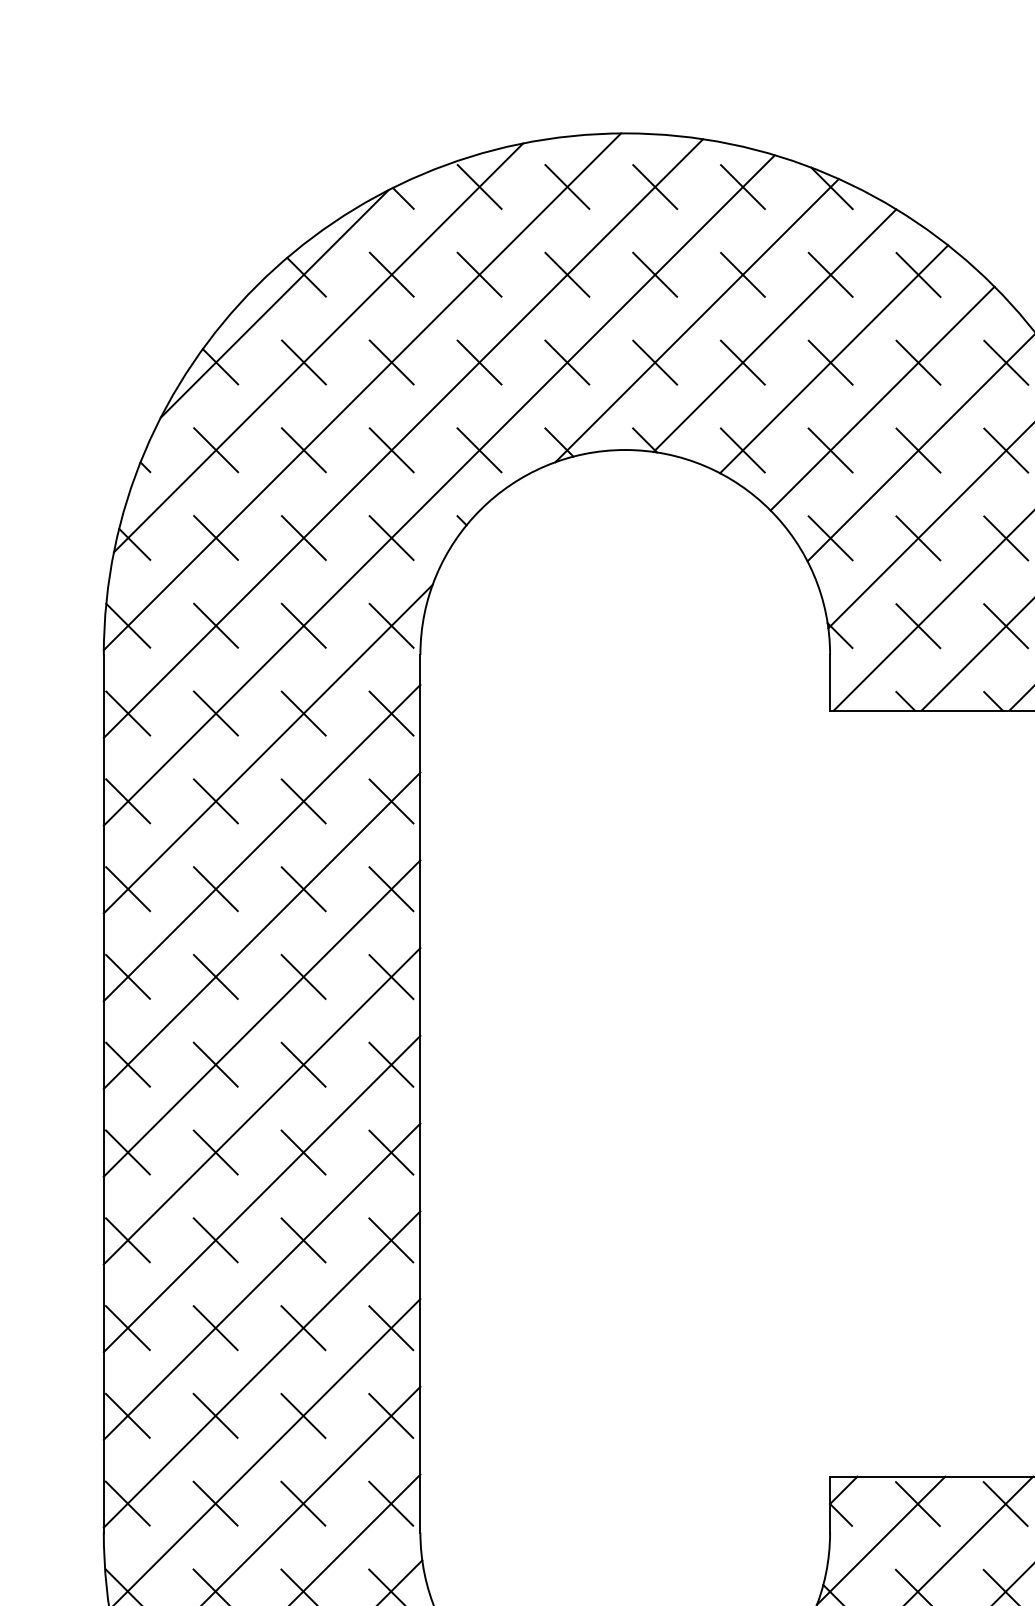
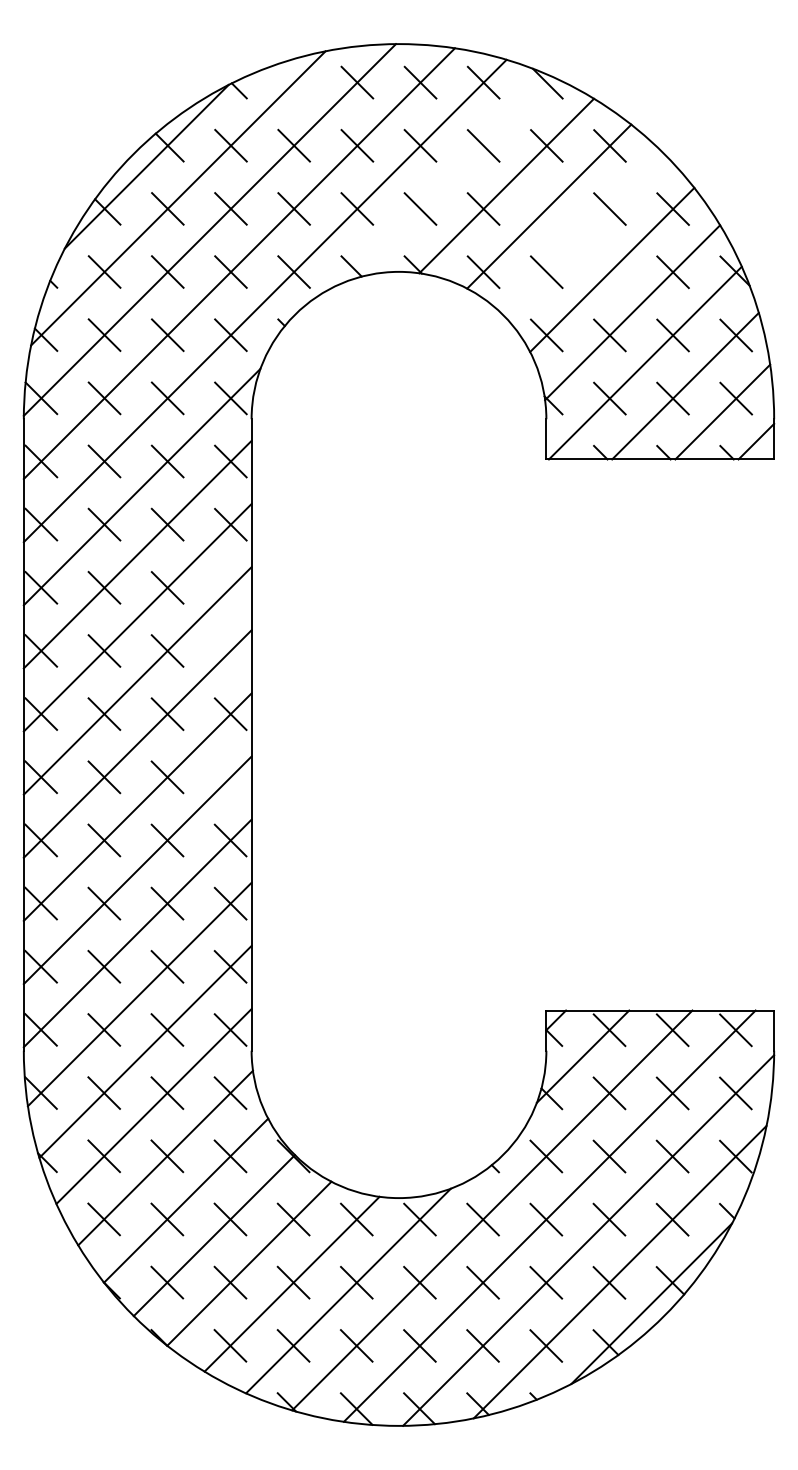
line: (480, 186) -> (294, 82), removed
line: (696, 320) -> (450, 178), removed
line: (830, 361) -> (546, 208), removed
line: (881, 398) -> (583, 234), removed
line: (917, 450) -> (609, 272), removed
line: (391, 888) -> (230, 587), removed
line: (391, 976) -> (230, 650), removed
line: (391, 1152) -> (230, 777), removed

